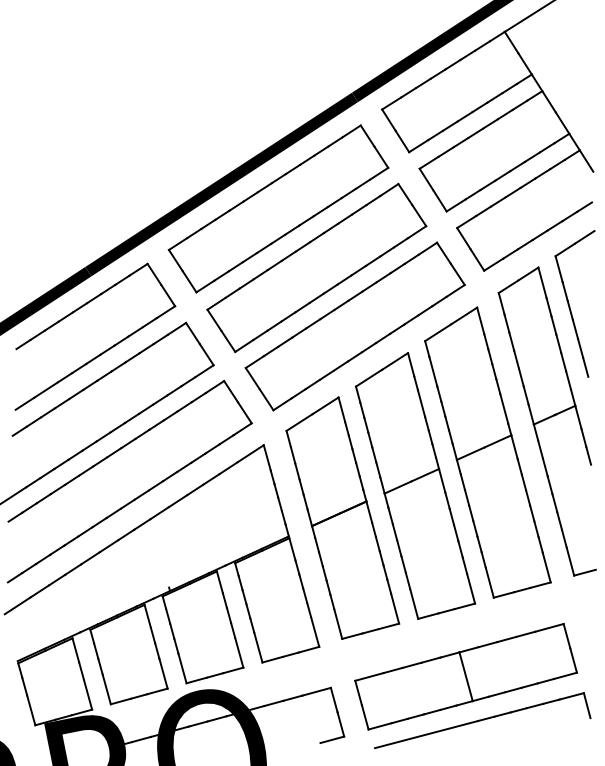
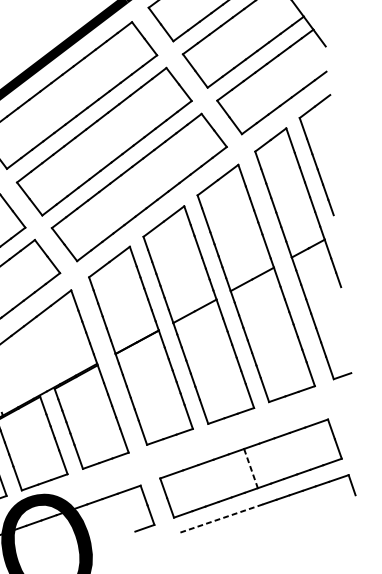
line: (466, 677) -> (251, 469), solid -> dashed
line: (427, 734) -> (222, 518), solid -> dashed

